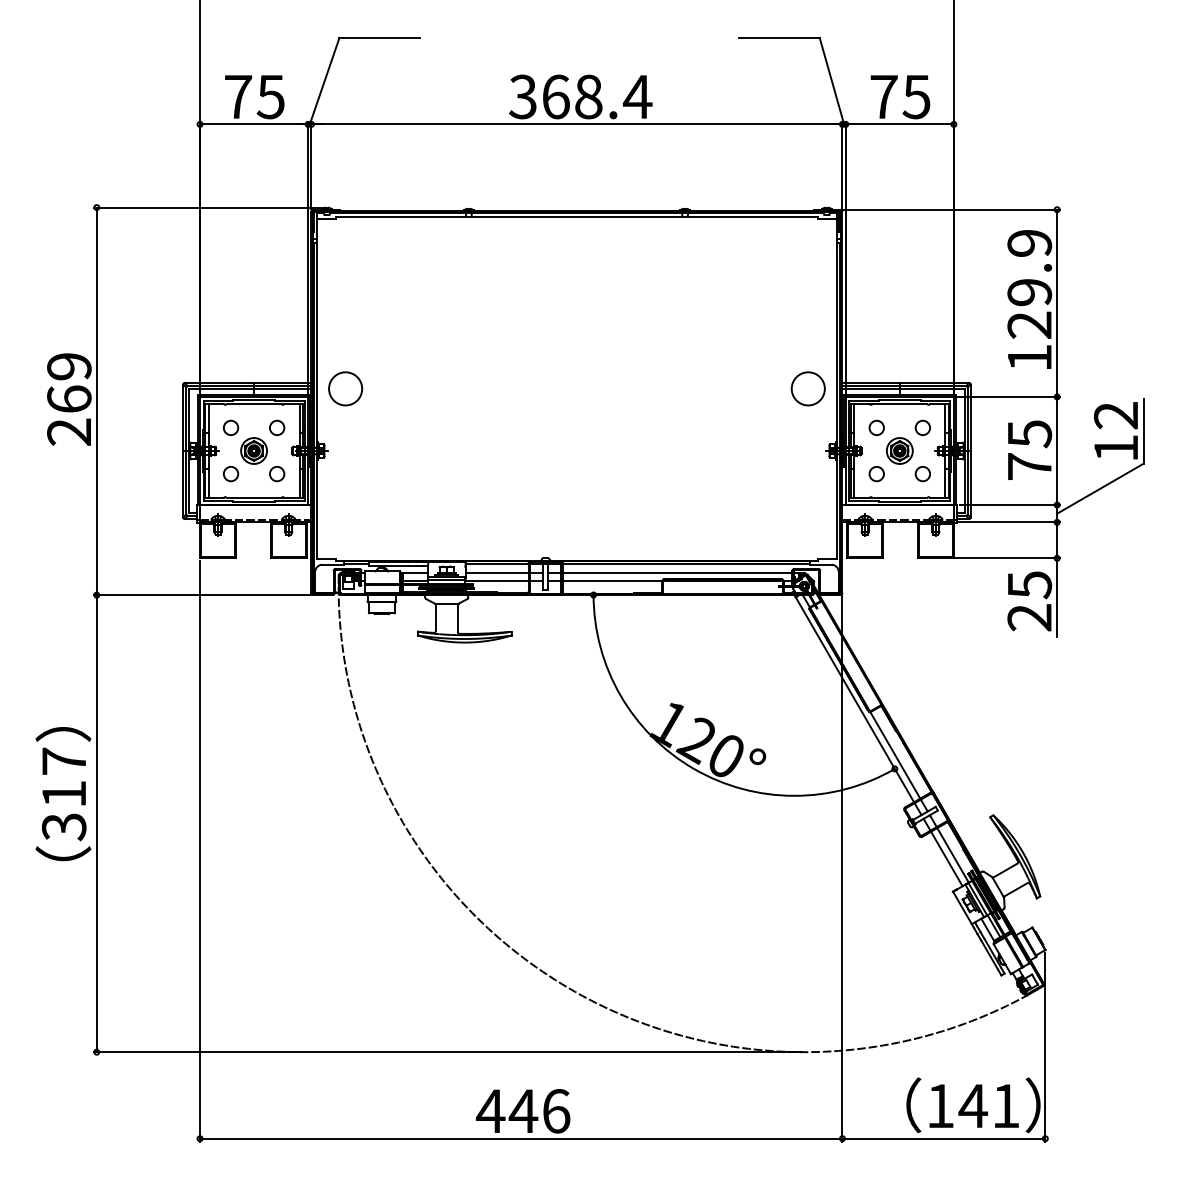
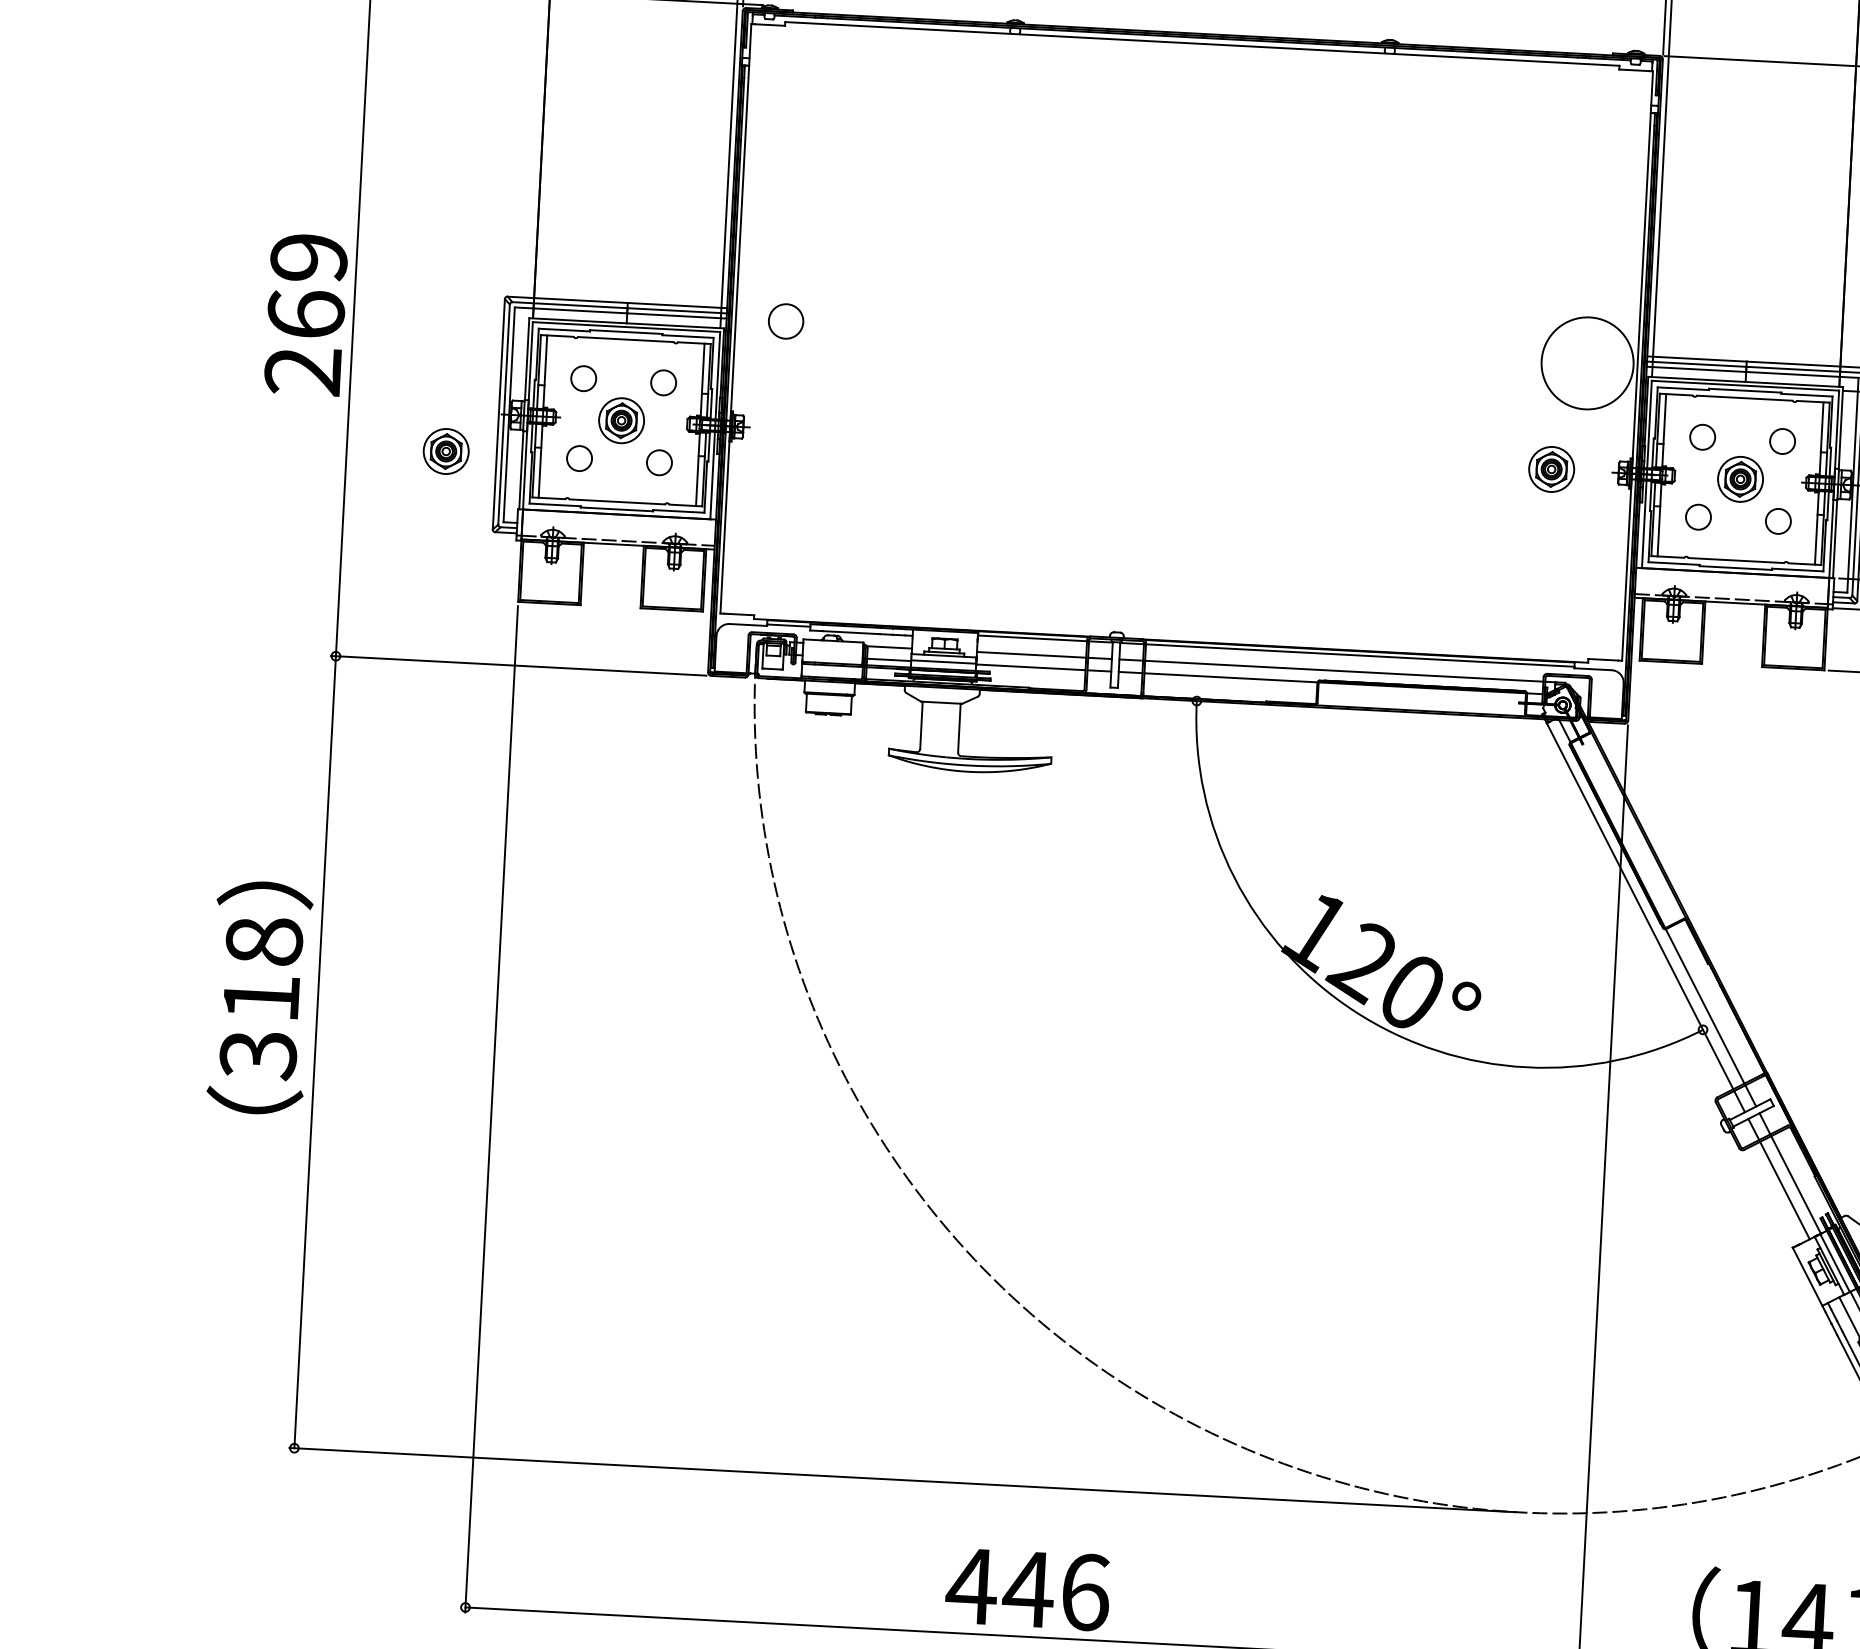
circle: (345, 388) -> (785, 320), size x0.6
circle: (807, 388) -> (1586, 362), size x1.6
part: (790, 450) -> (1551, 468), added
part: (153, 473) -> (445, 450), added
text: (64, 760) -> (264, 939), 317 -> 318

